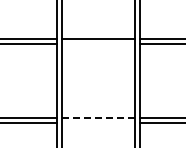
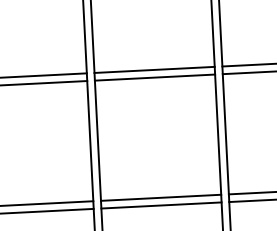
line: (98, 44) -> (155, 78), added
line: (98, 117) -> (161, 197), dashed -> solid
line: (98, 122) -> (161, 205), added

